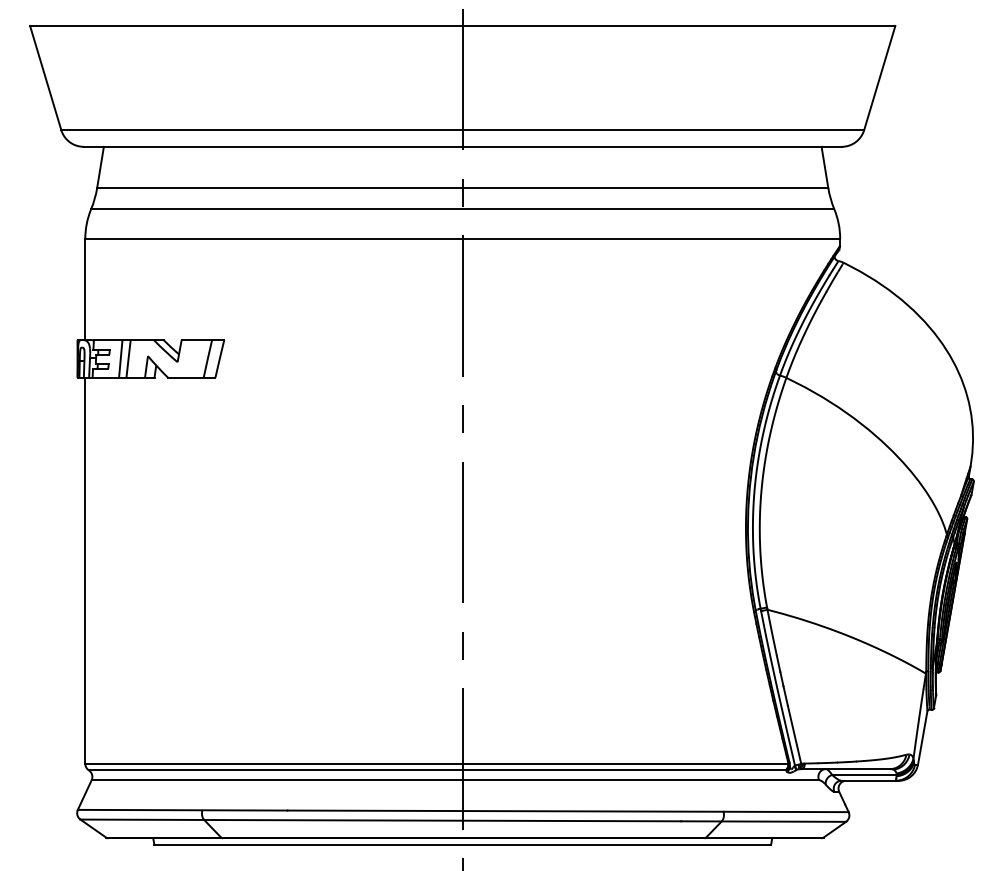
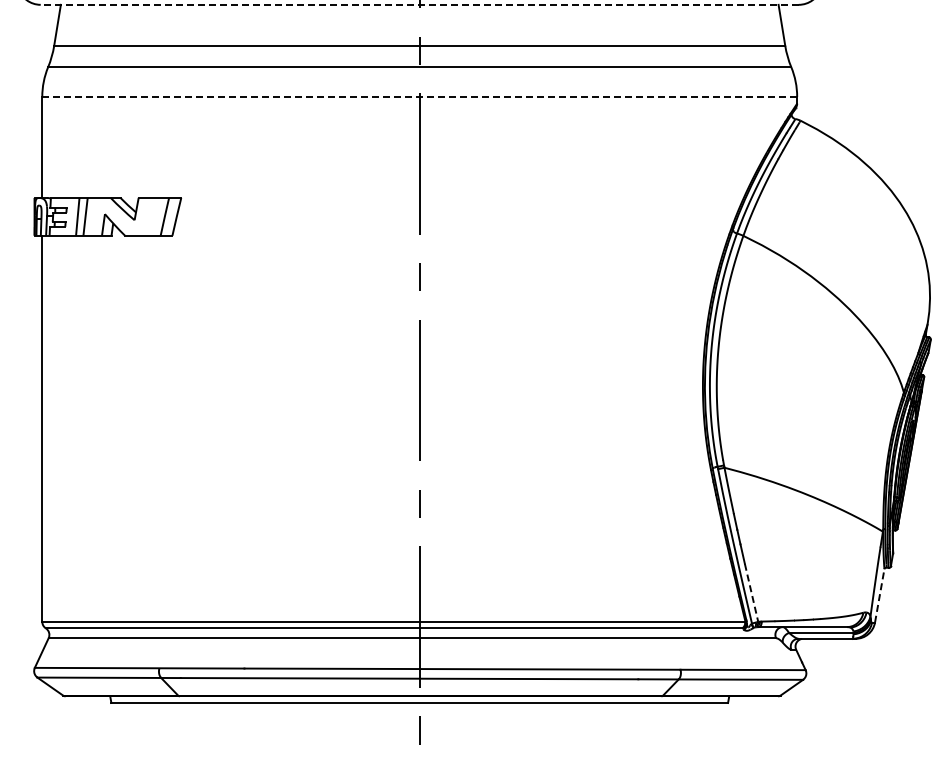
line: (462, 146) -> (419, 4), solid -> dashed
line: (463, 238) -> (420, 96), solid -> dashed
line: (794, 734) -> (751, 592), solid -> dashed
line: (922, 737) -> (879, 595), solid -> dashed

